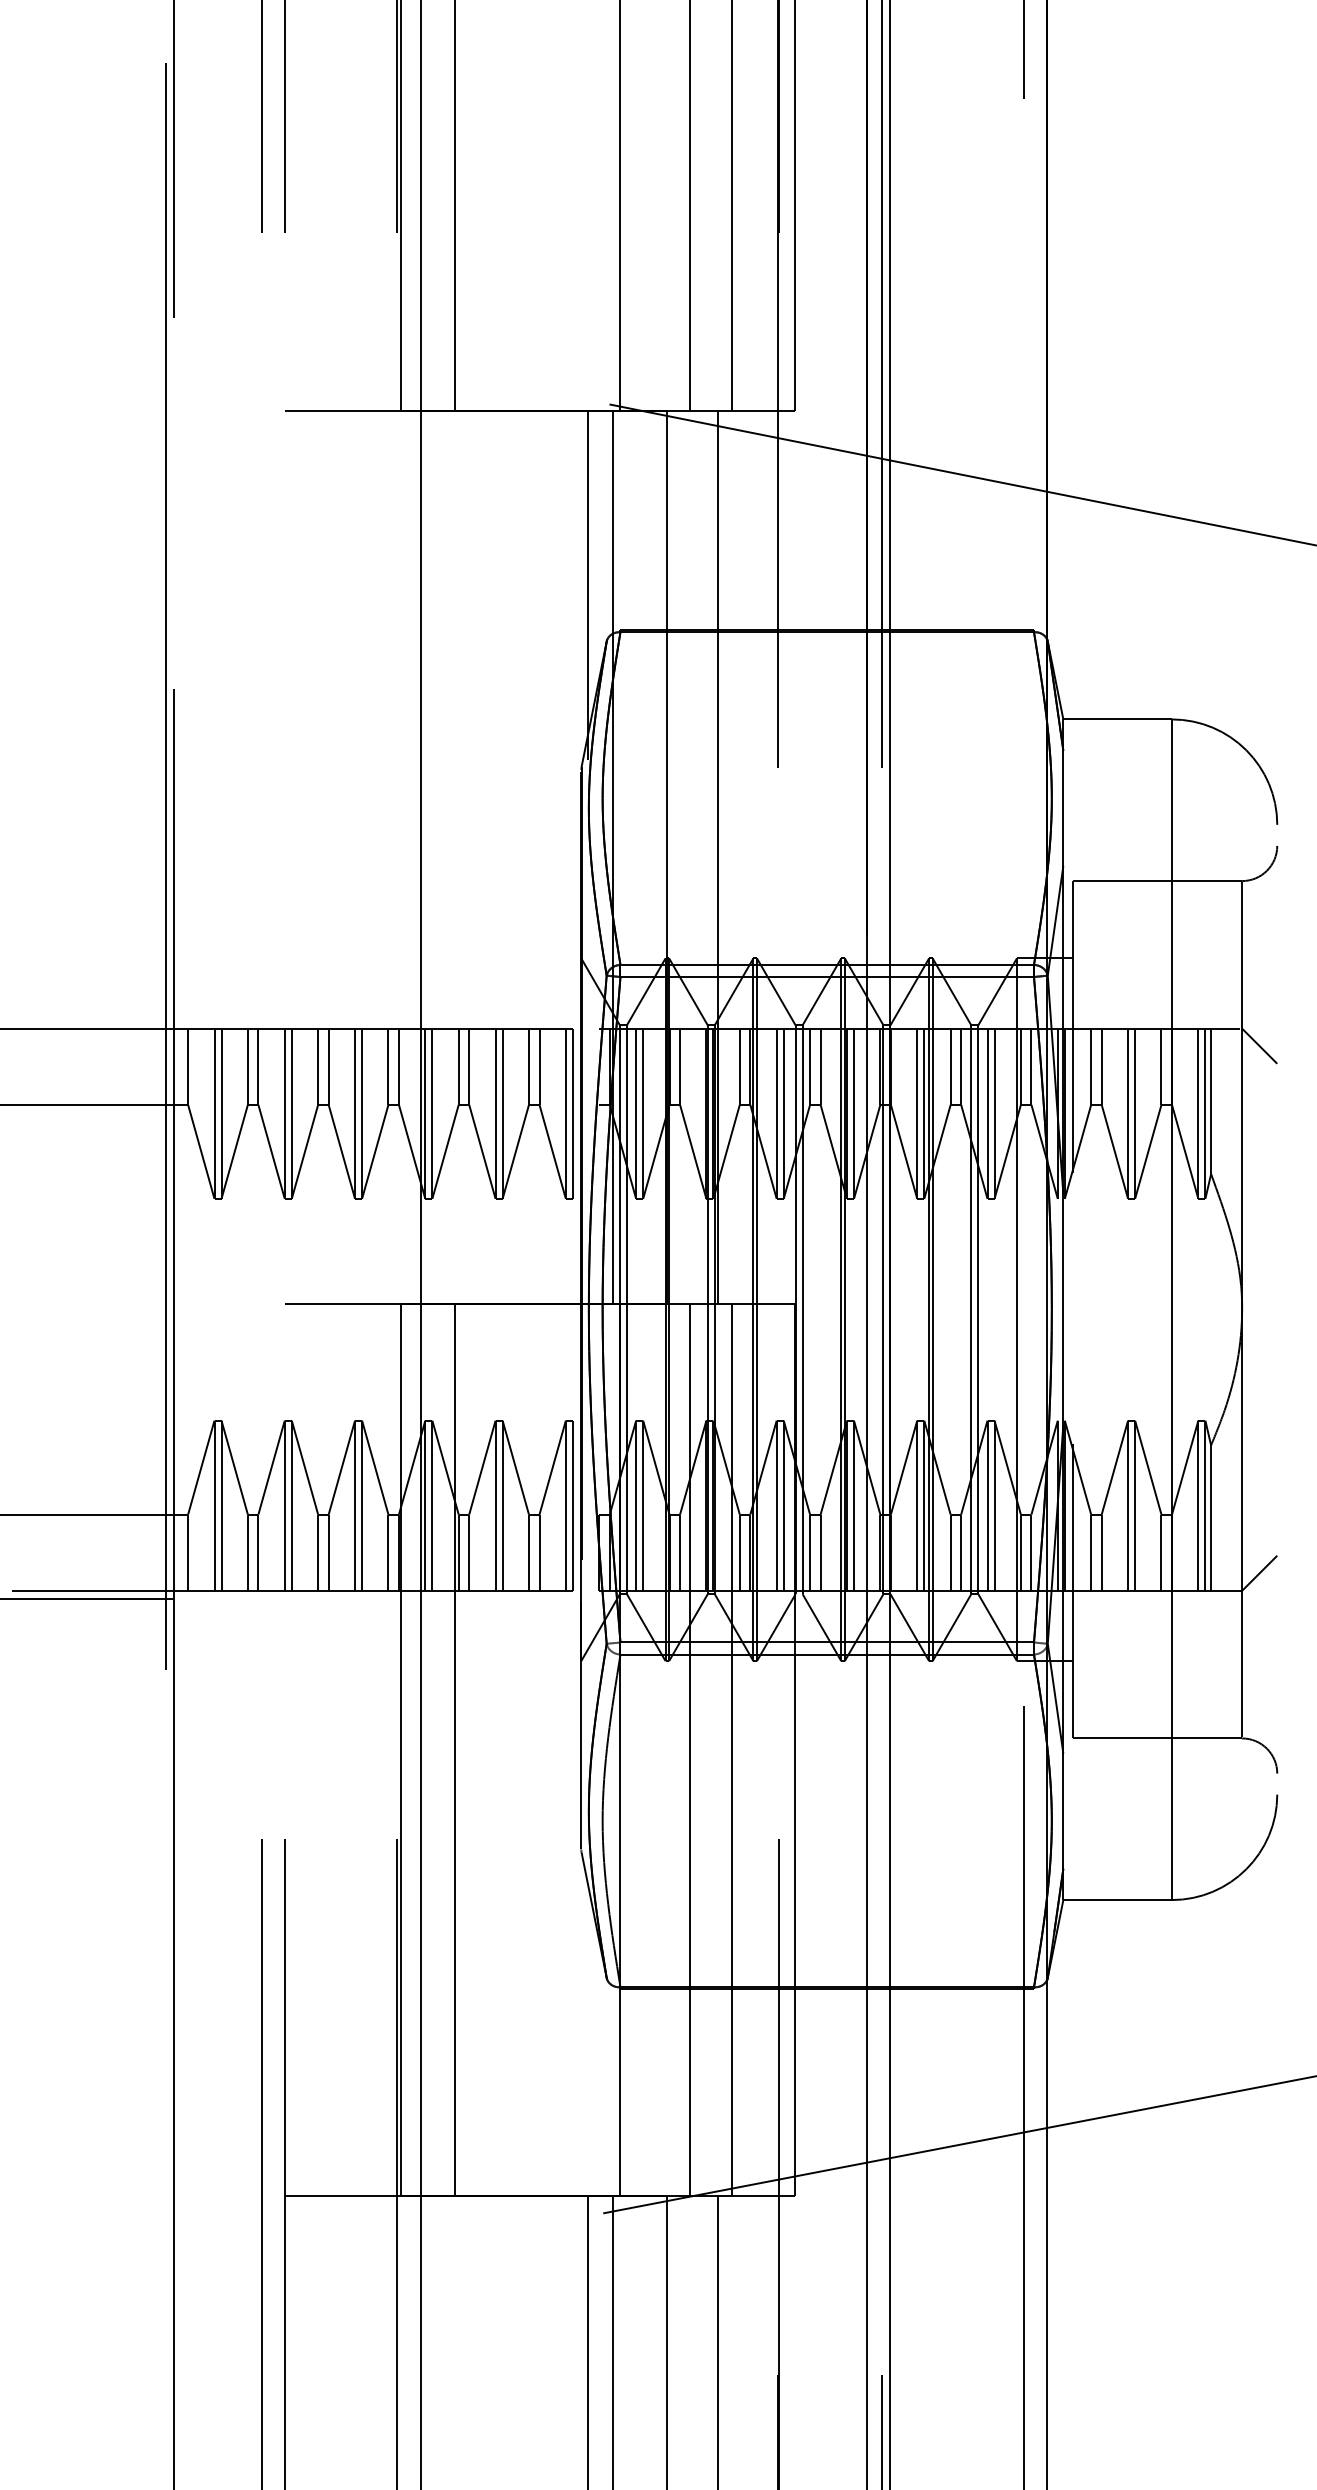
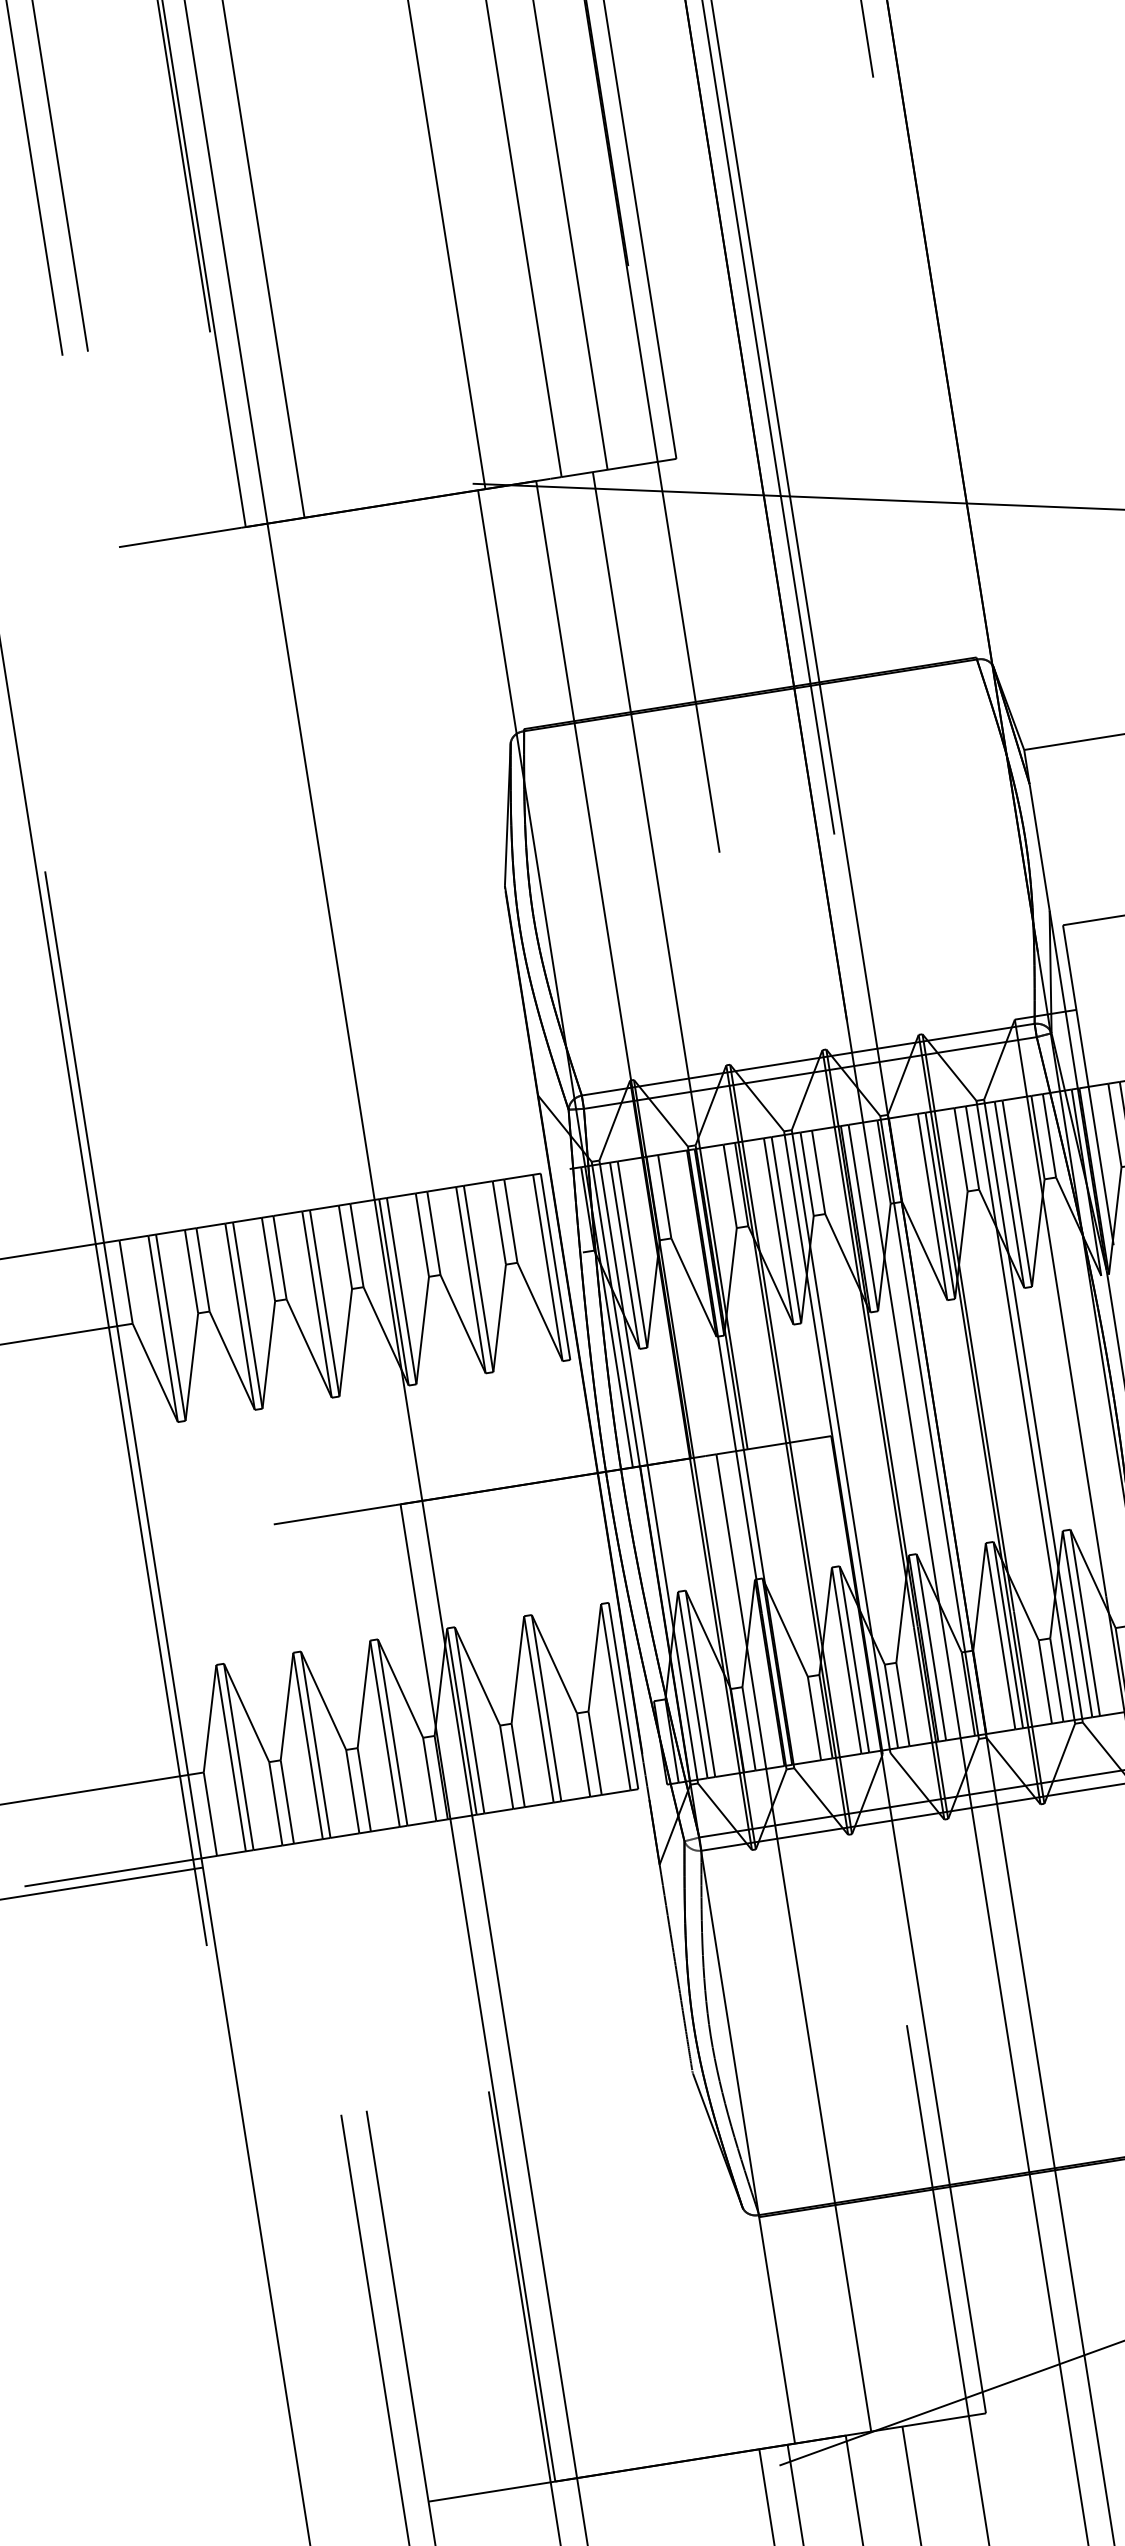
line: (587, 585) -> (479, 685), removed
line: (454, 1749) -> (536, 1983), removed
line: (731, 1749) -> (839, 1935), removed

